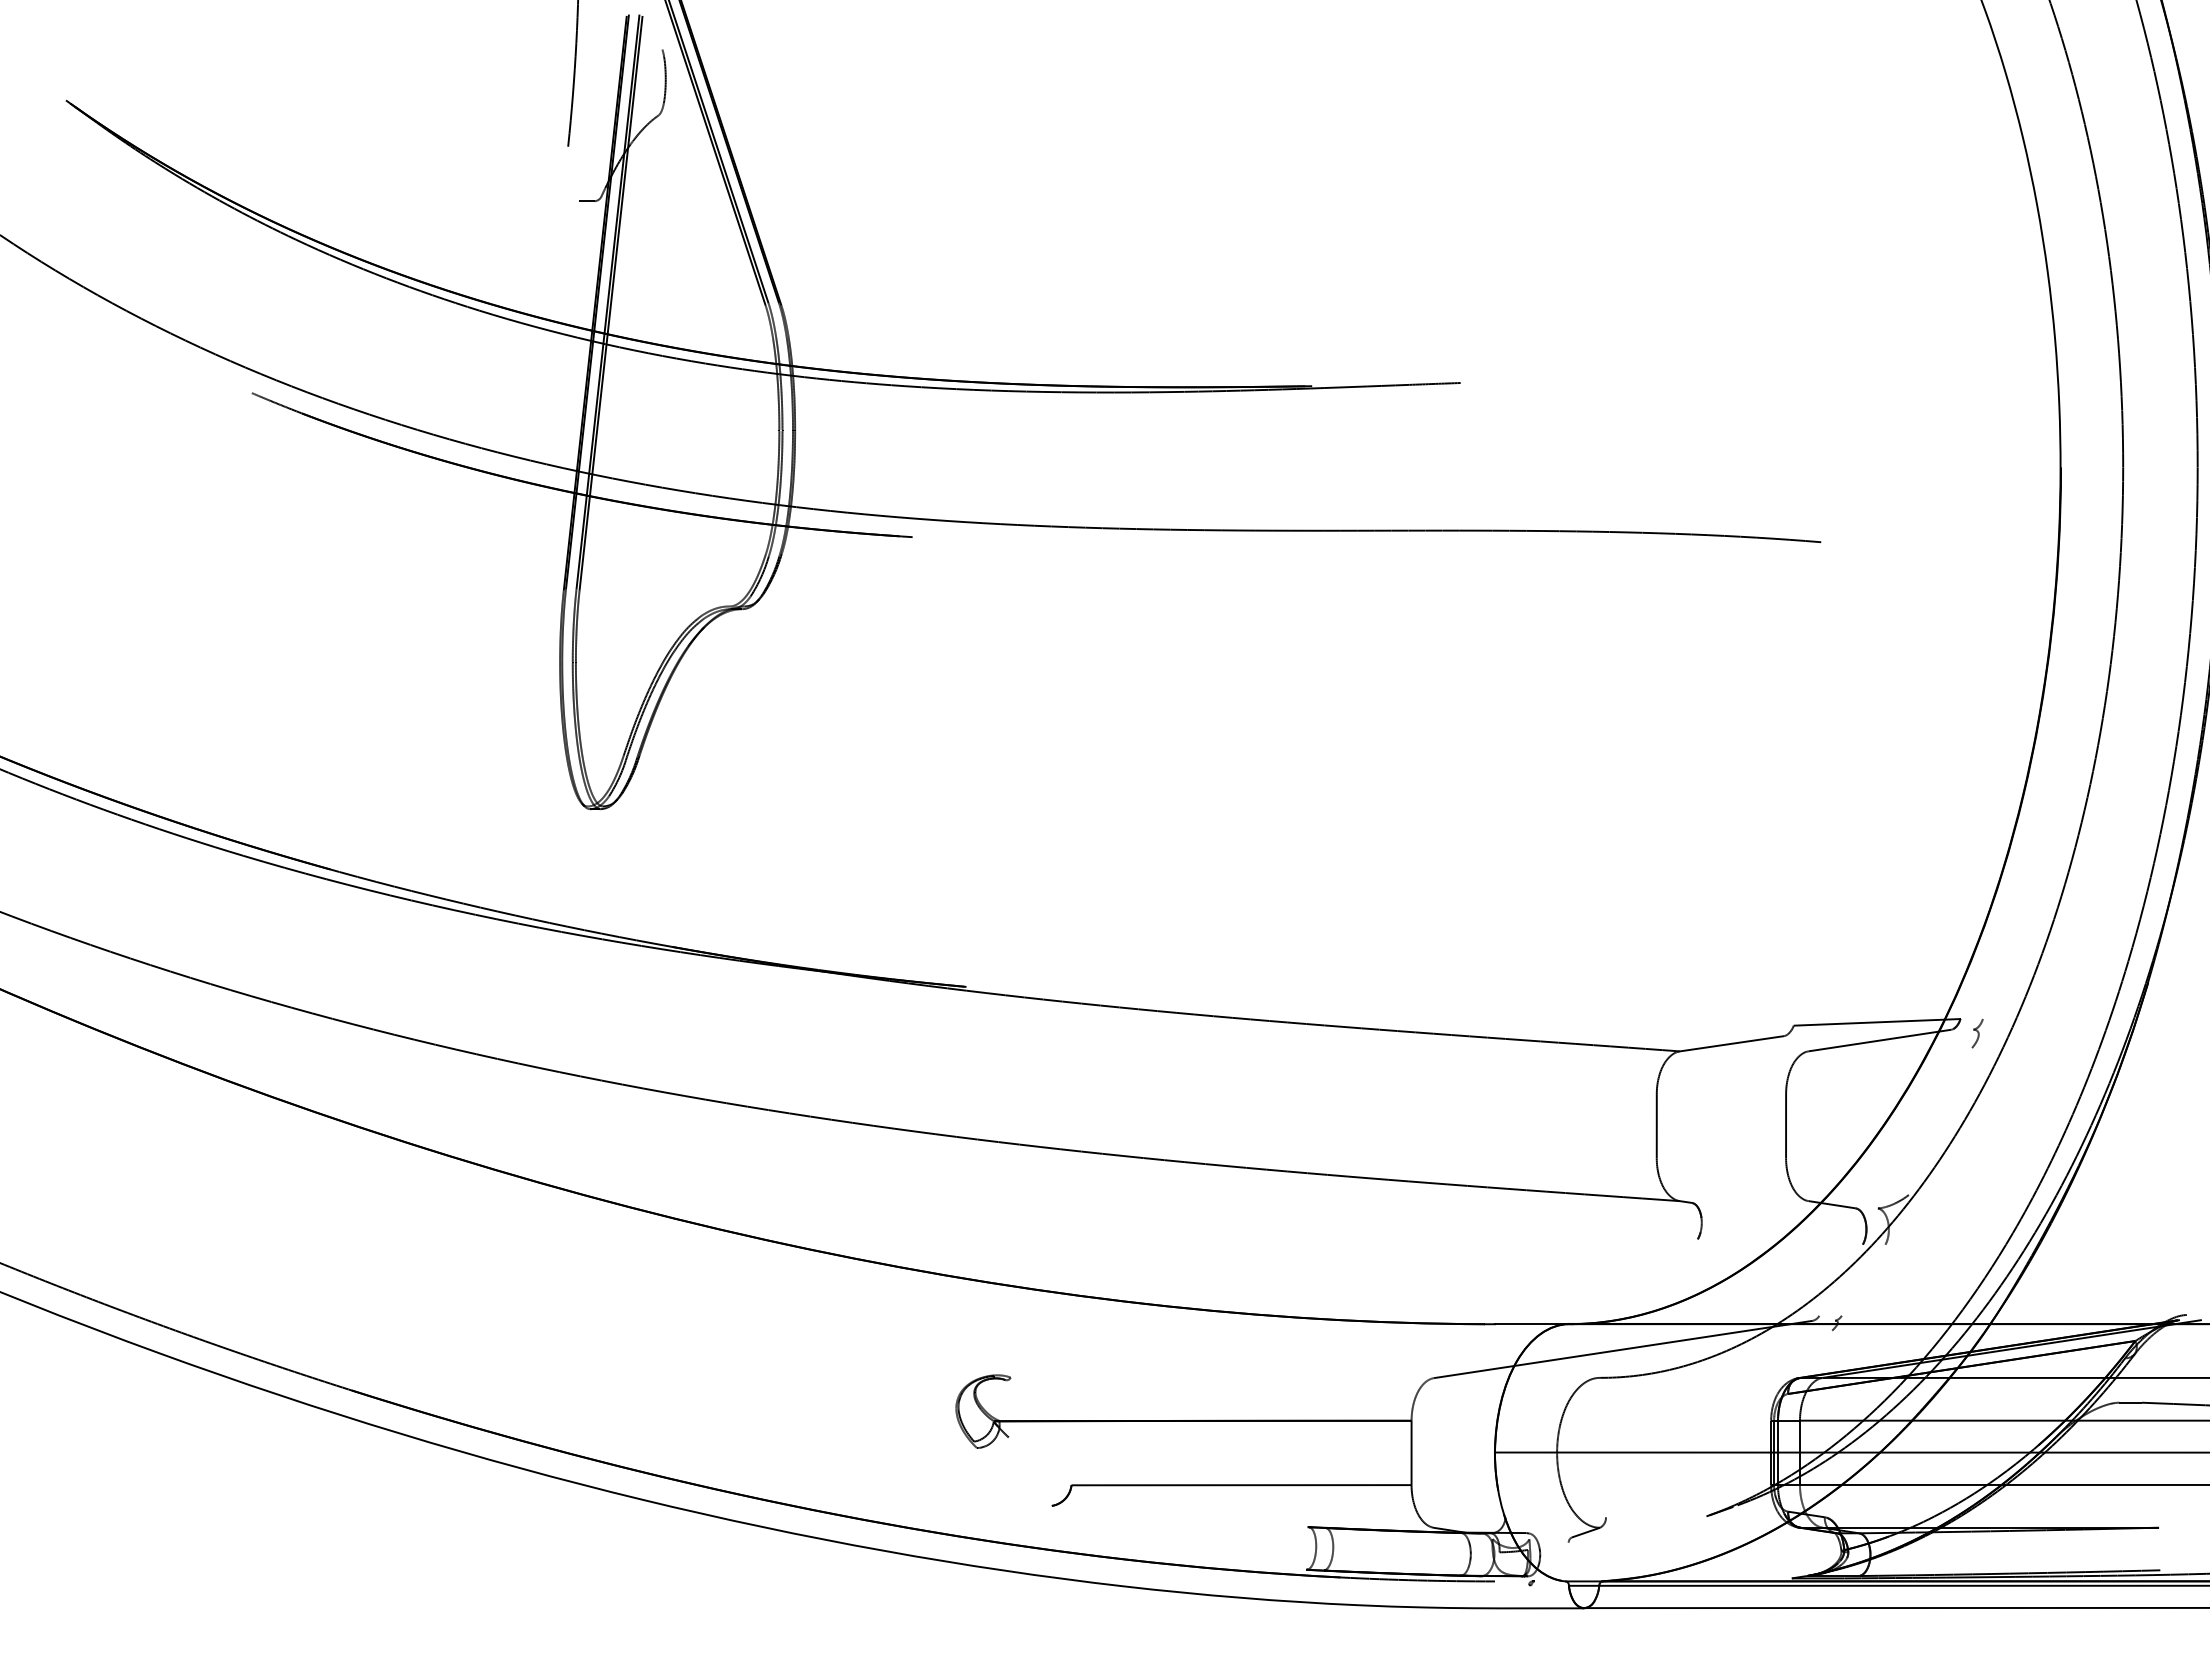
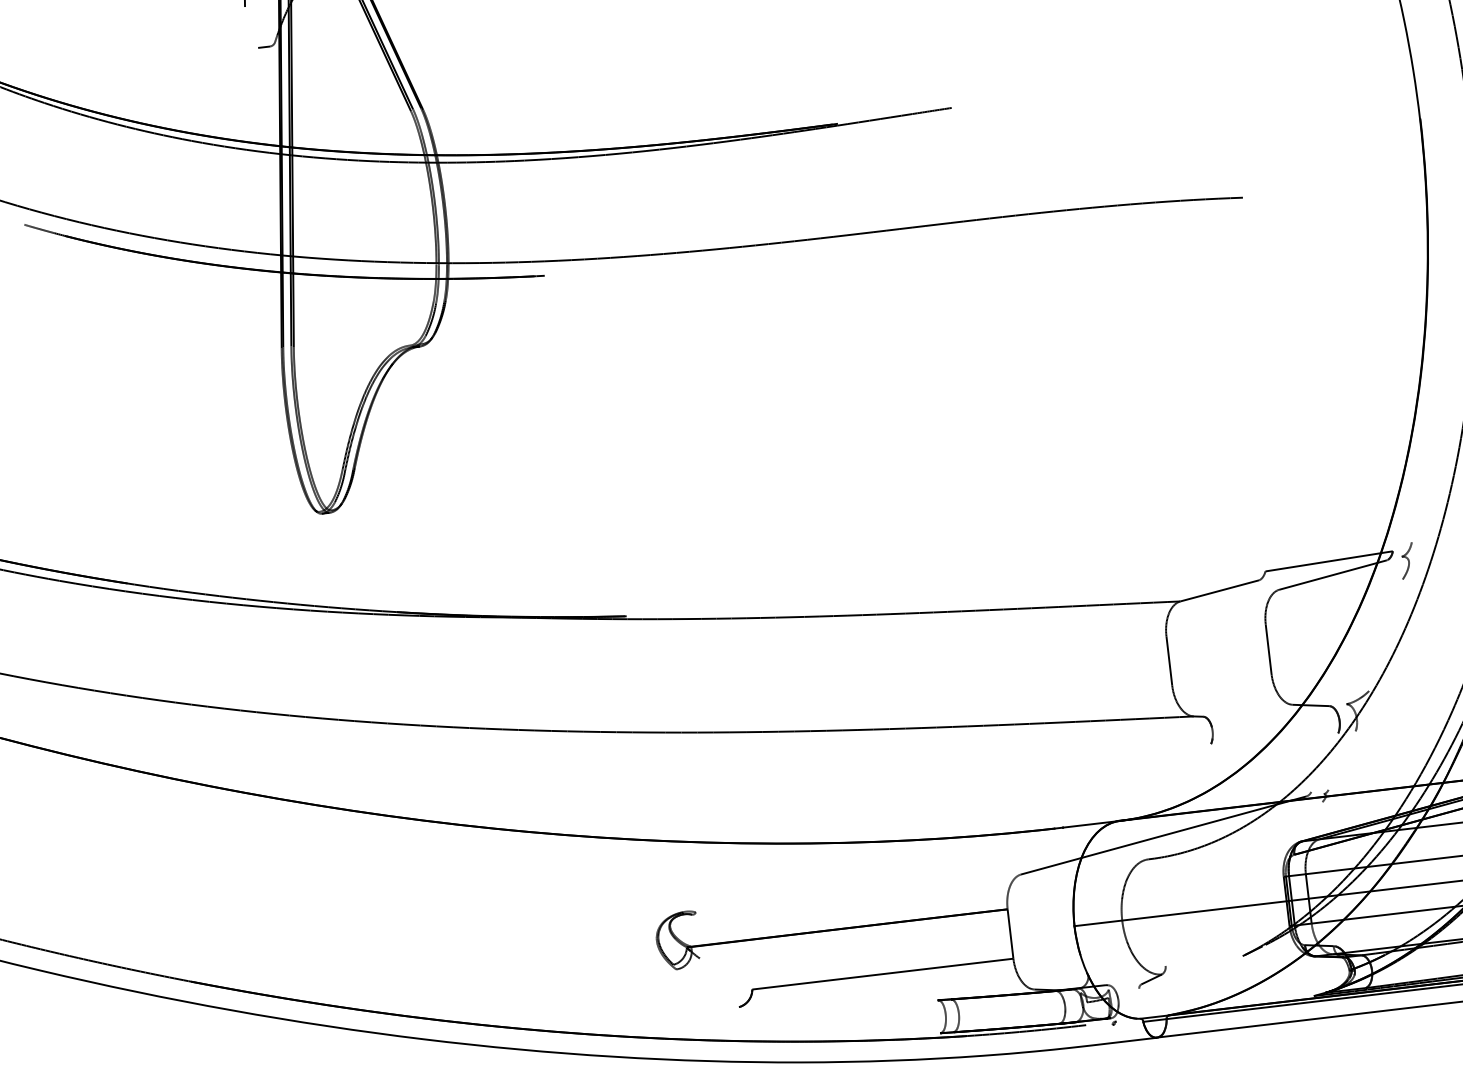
part: (1977, 1033) -> (1407, 560), size x1.6

